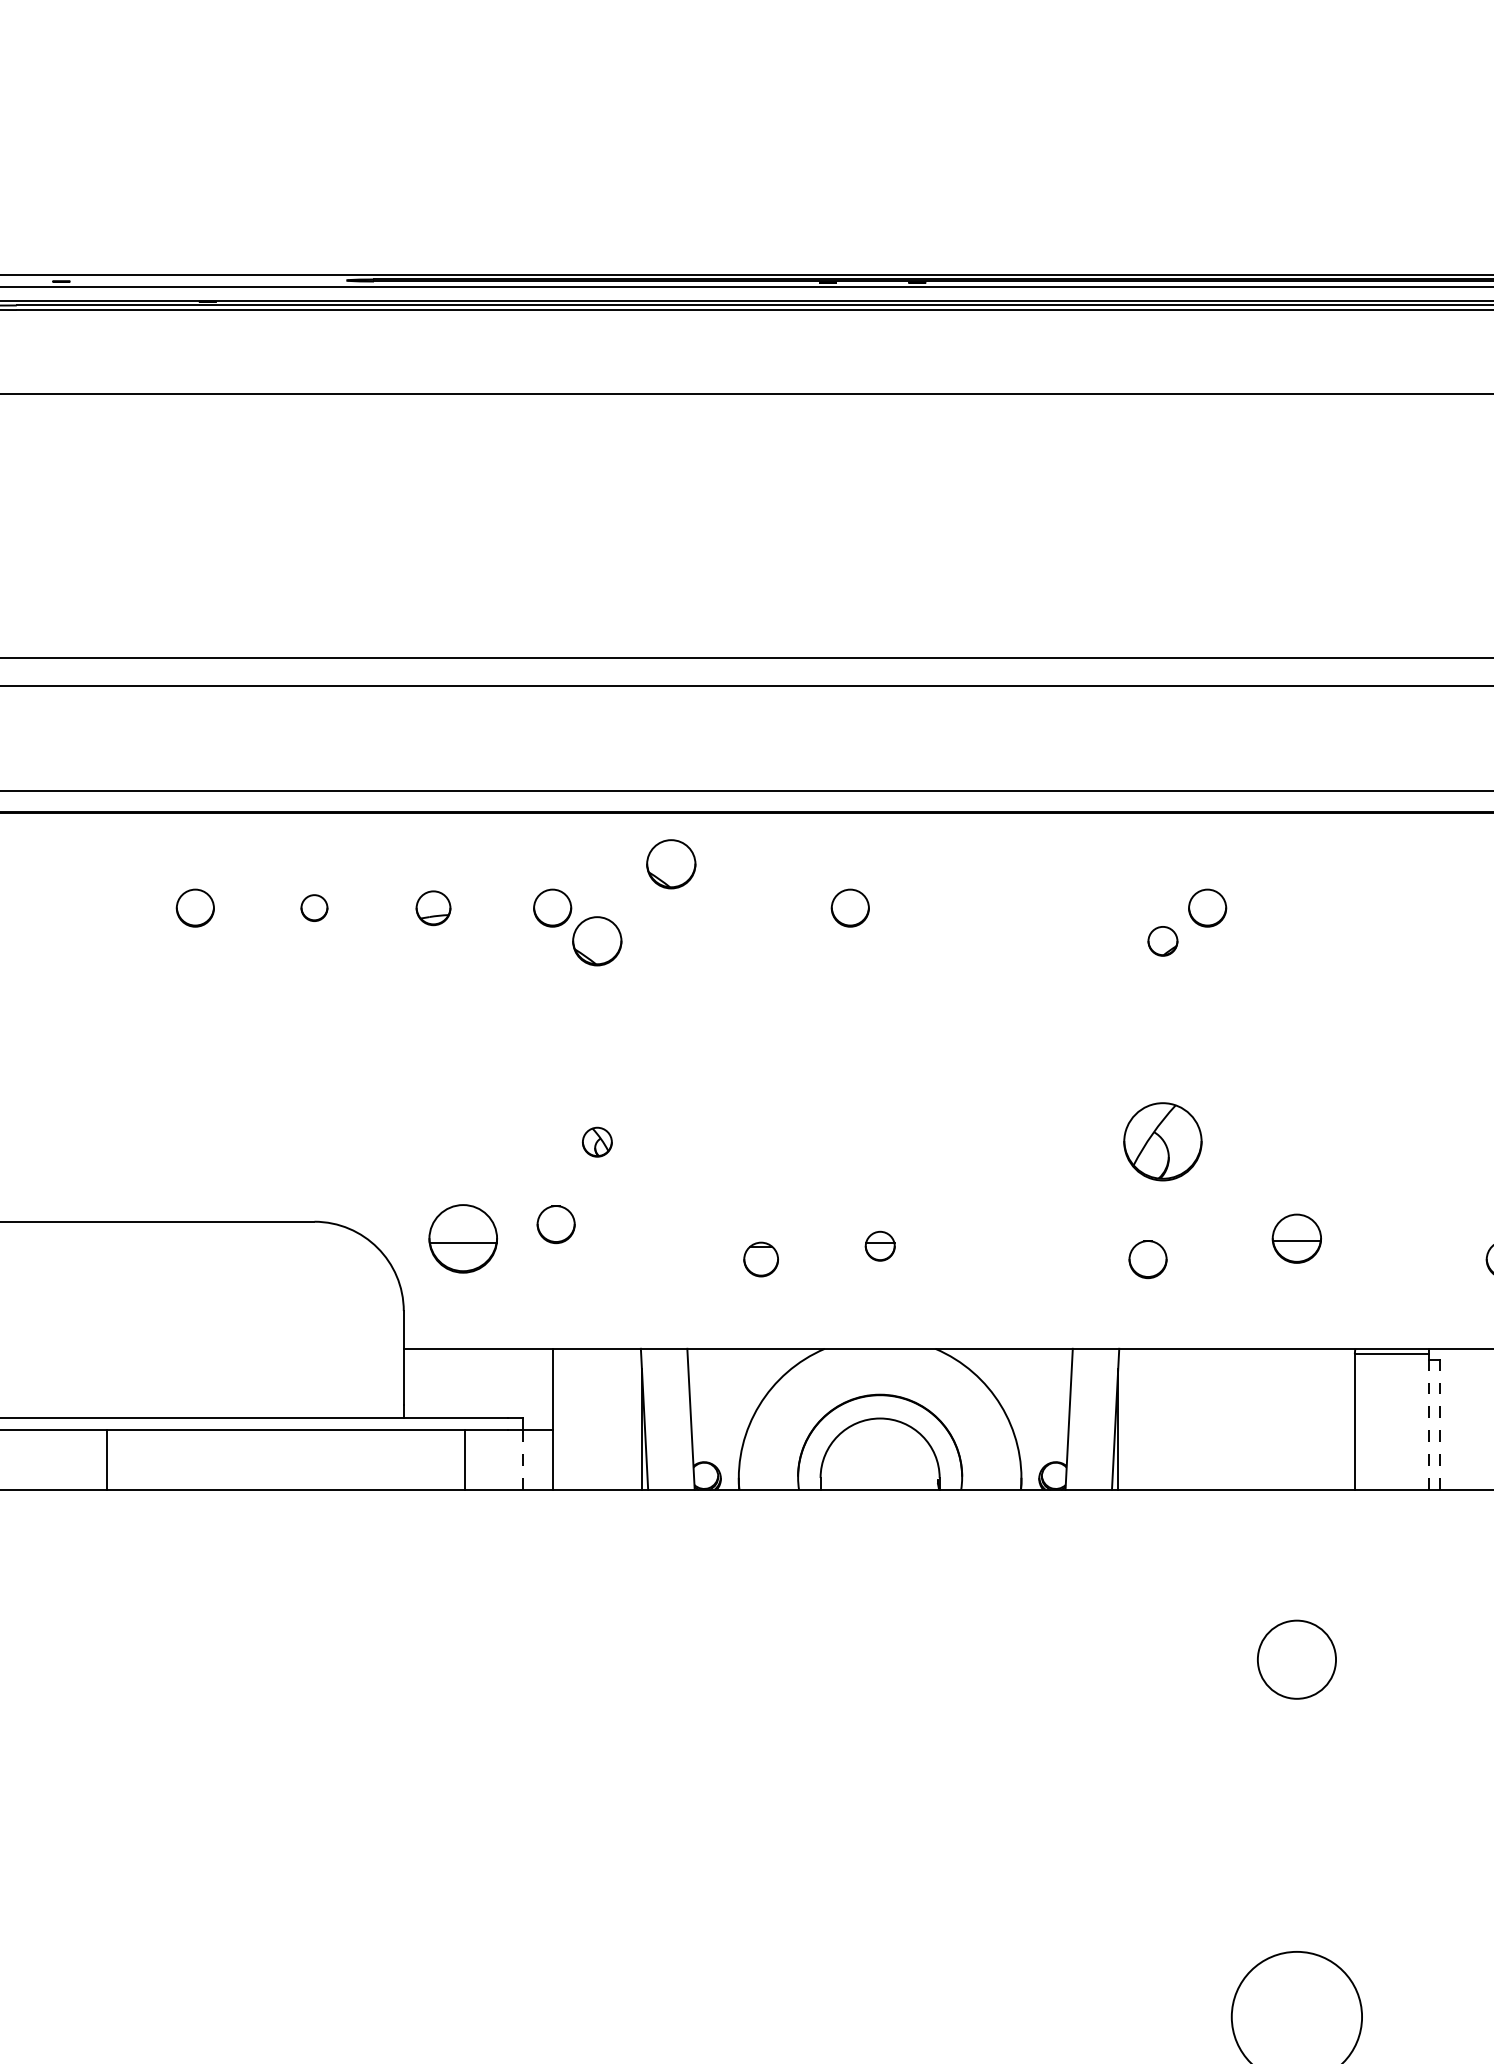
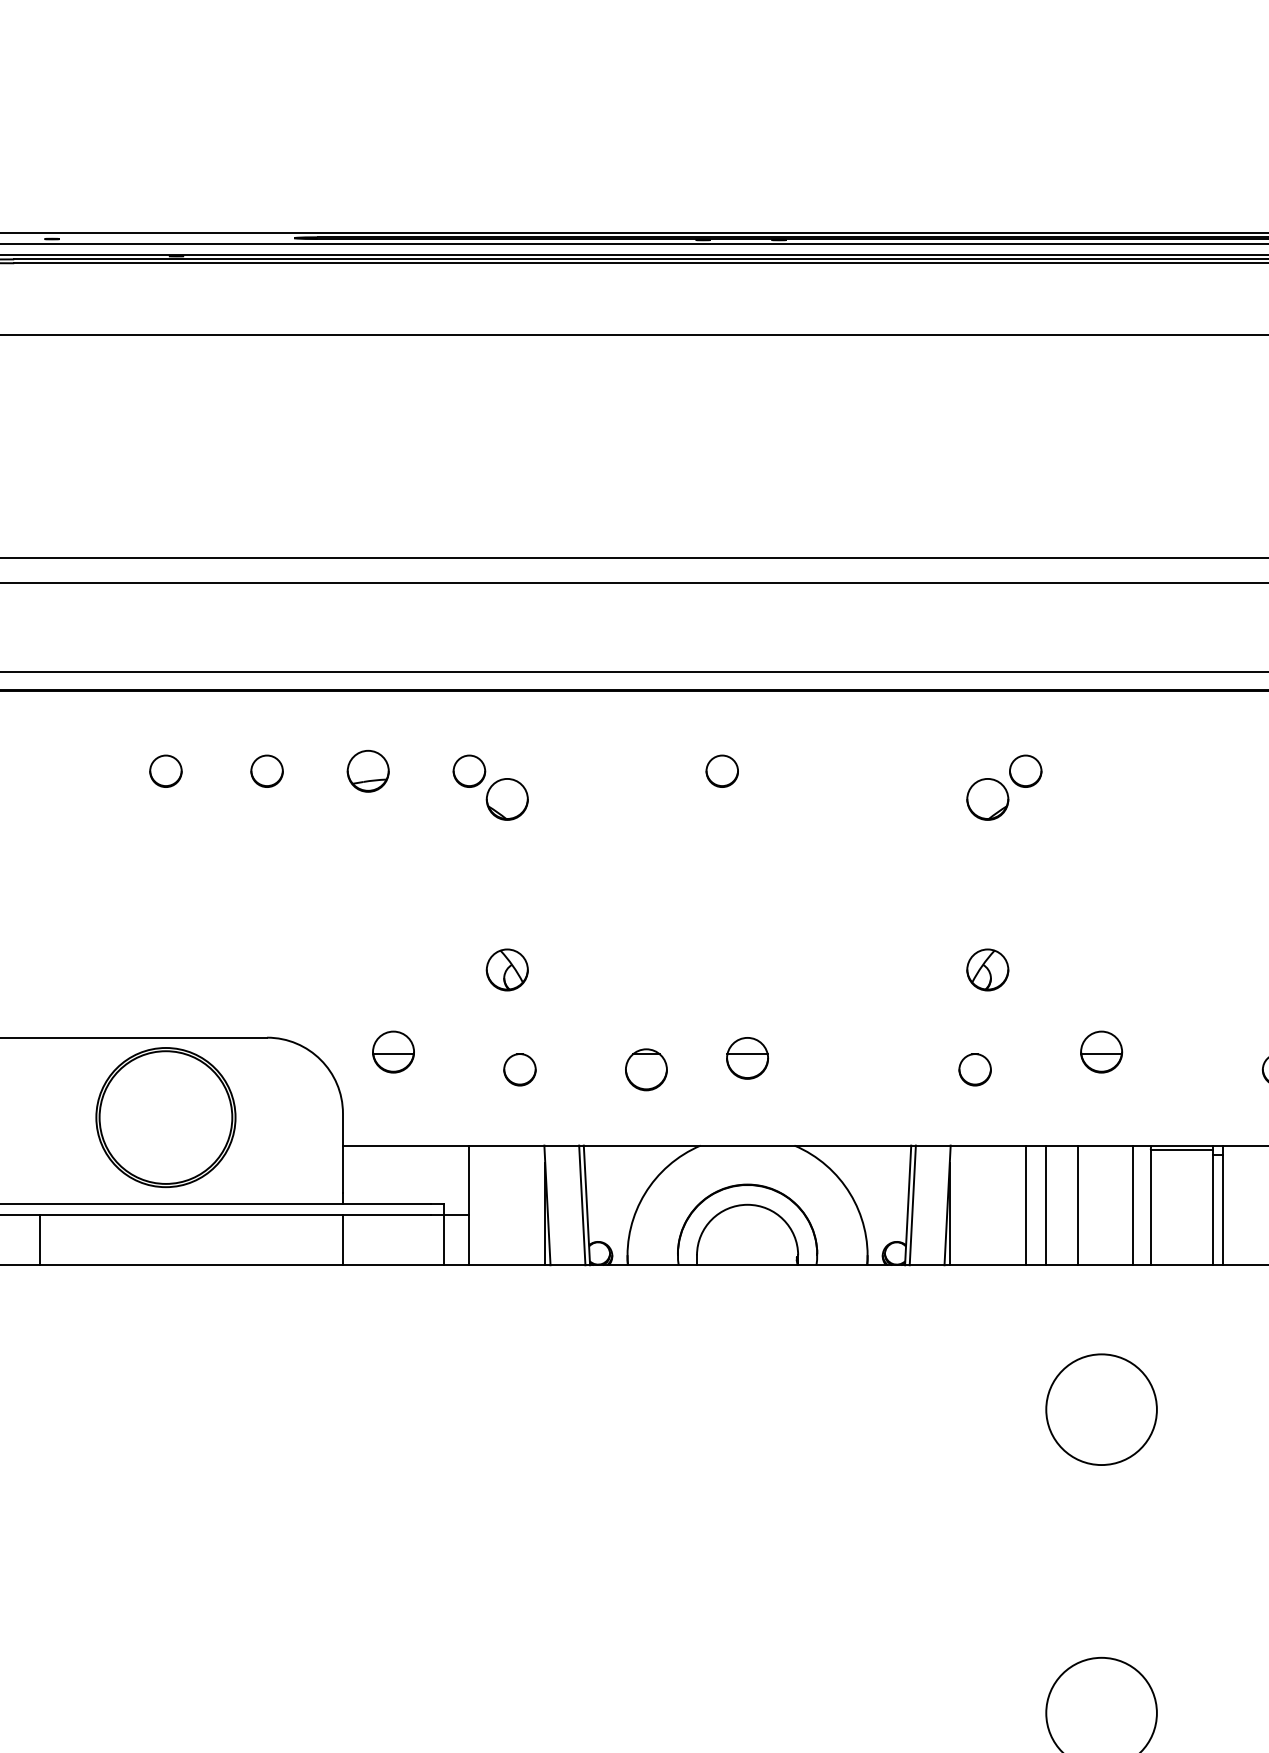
part: (671, 864) -> (570, 734), removed
part: (314, 907) -> (267, 770), size x1.43
part: (433, 908) -> (368, 771), size x1.43
part: (1162, 941) -> (987, 799), size x1.67
part: (597, 1142) -> (507, 970), size x1.67
part: (1162, 1142) -> (987, 970), size x0.62
part: (555, 1224) -> (519, 1069), moved
part: (463, 1238) -> (393, 1051), size x0.71
part: (880, 1246) -> (747, 1058), size x1.67
part: (761, 1259) -> (646, 1069), size x1.43
part: (195, 1315) -> (166, 1117), added
line: (685, 1418) -> (582, 1204), added
line: (1074, 1418) -> (912, 1204), added
line: (1207, 1418) -> (1025, 1204), added
line: (1231, 1418) -> (1046, 1204), added
line: (1269, 1418) -> (1078, 1204), added
line: (1334, 1418) -> (1133, 1204), added
line: (1440, 1418) -> (1223, 1204), dashed -> solid
line: (1428, 1424) -> (1213, 1209), dashed -> solid
line: (106, 1459) -> (39, 1239), moved
line: (464, 1459) -> (342, 1239), moved
line: (522, 1459) -> (443, 1239), dashed -> solid
circle: (1296, 1659) -> (1101, 1409), size x1.67

